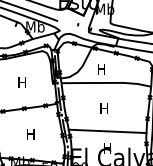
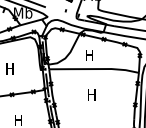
line: (107, 131) -> (95, 117), removed

